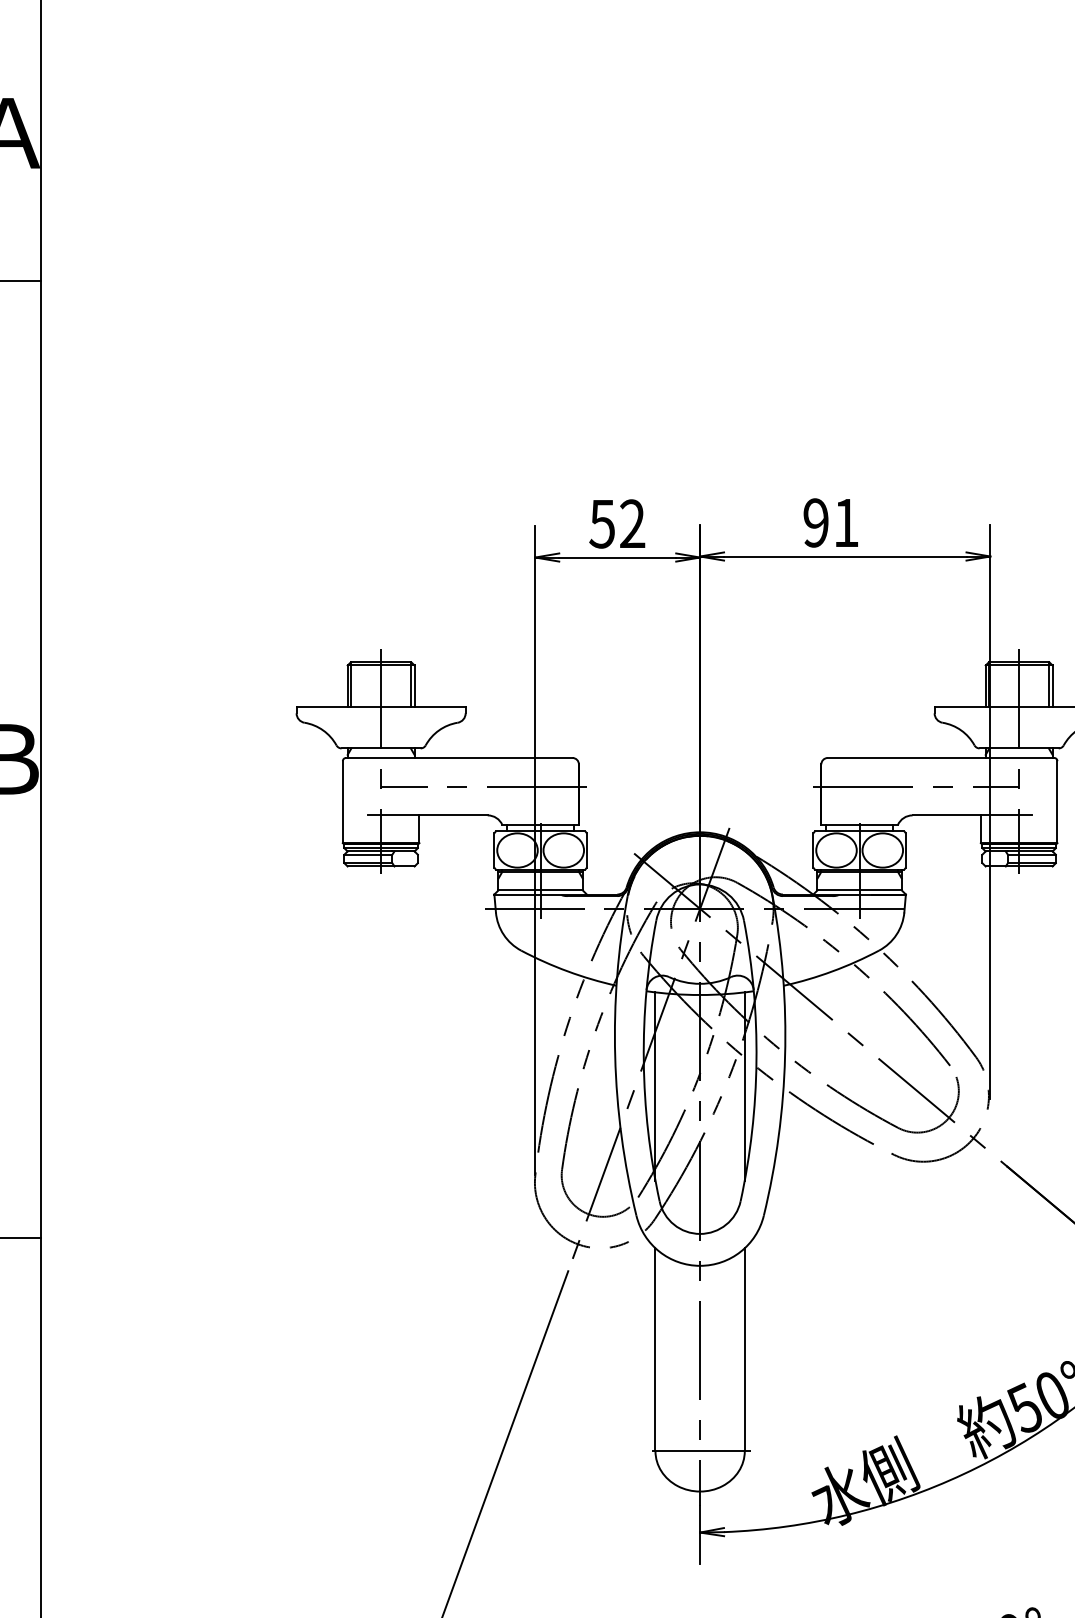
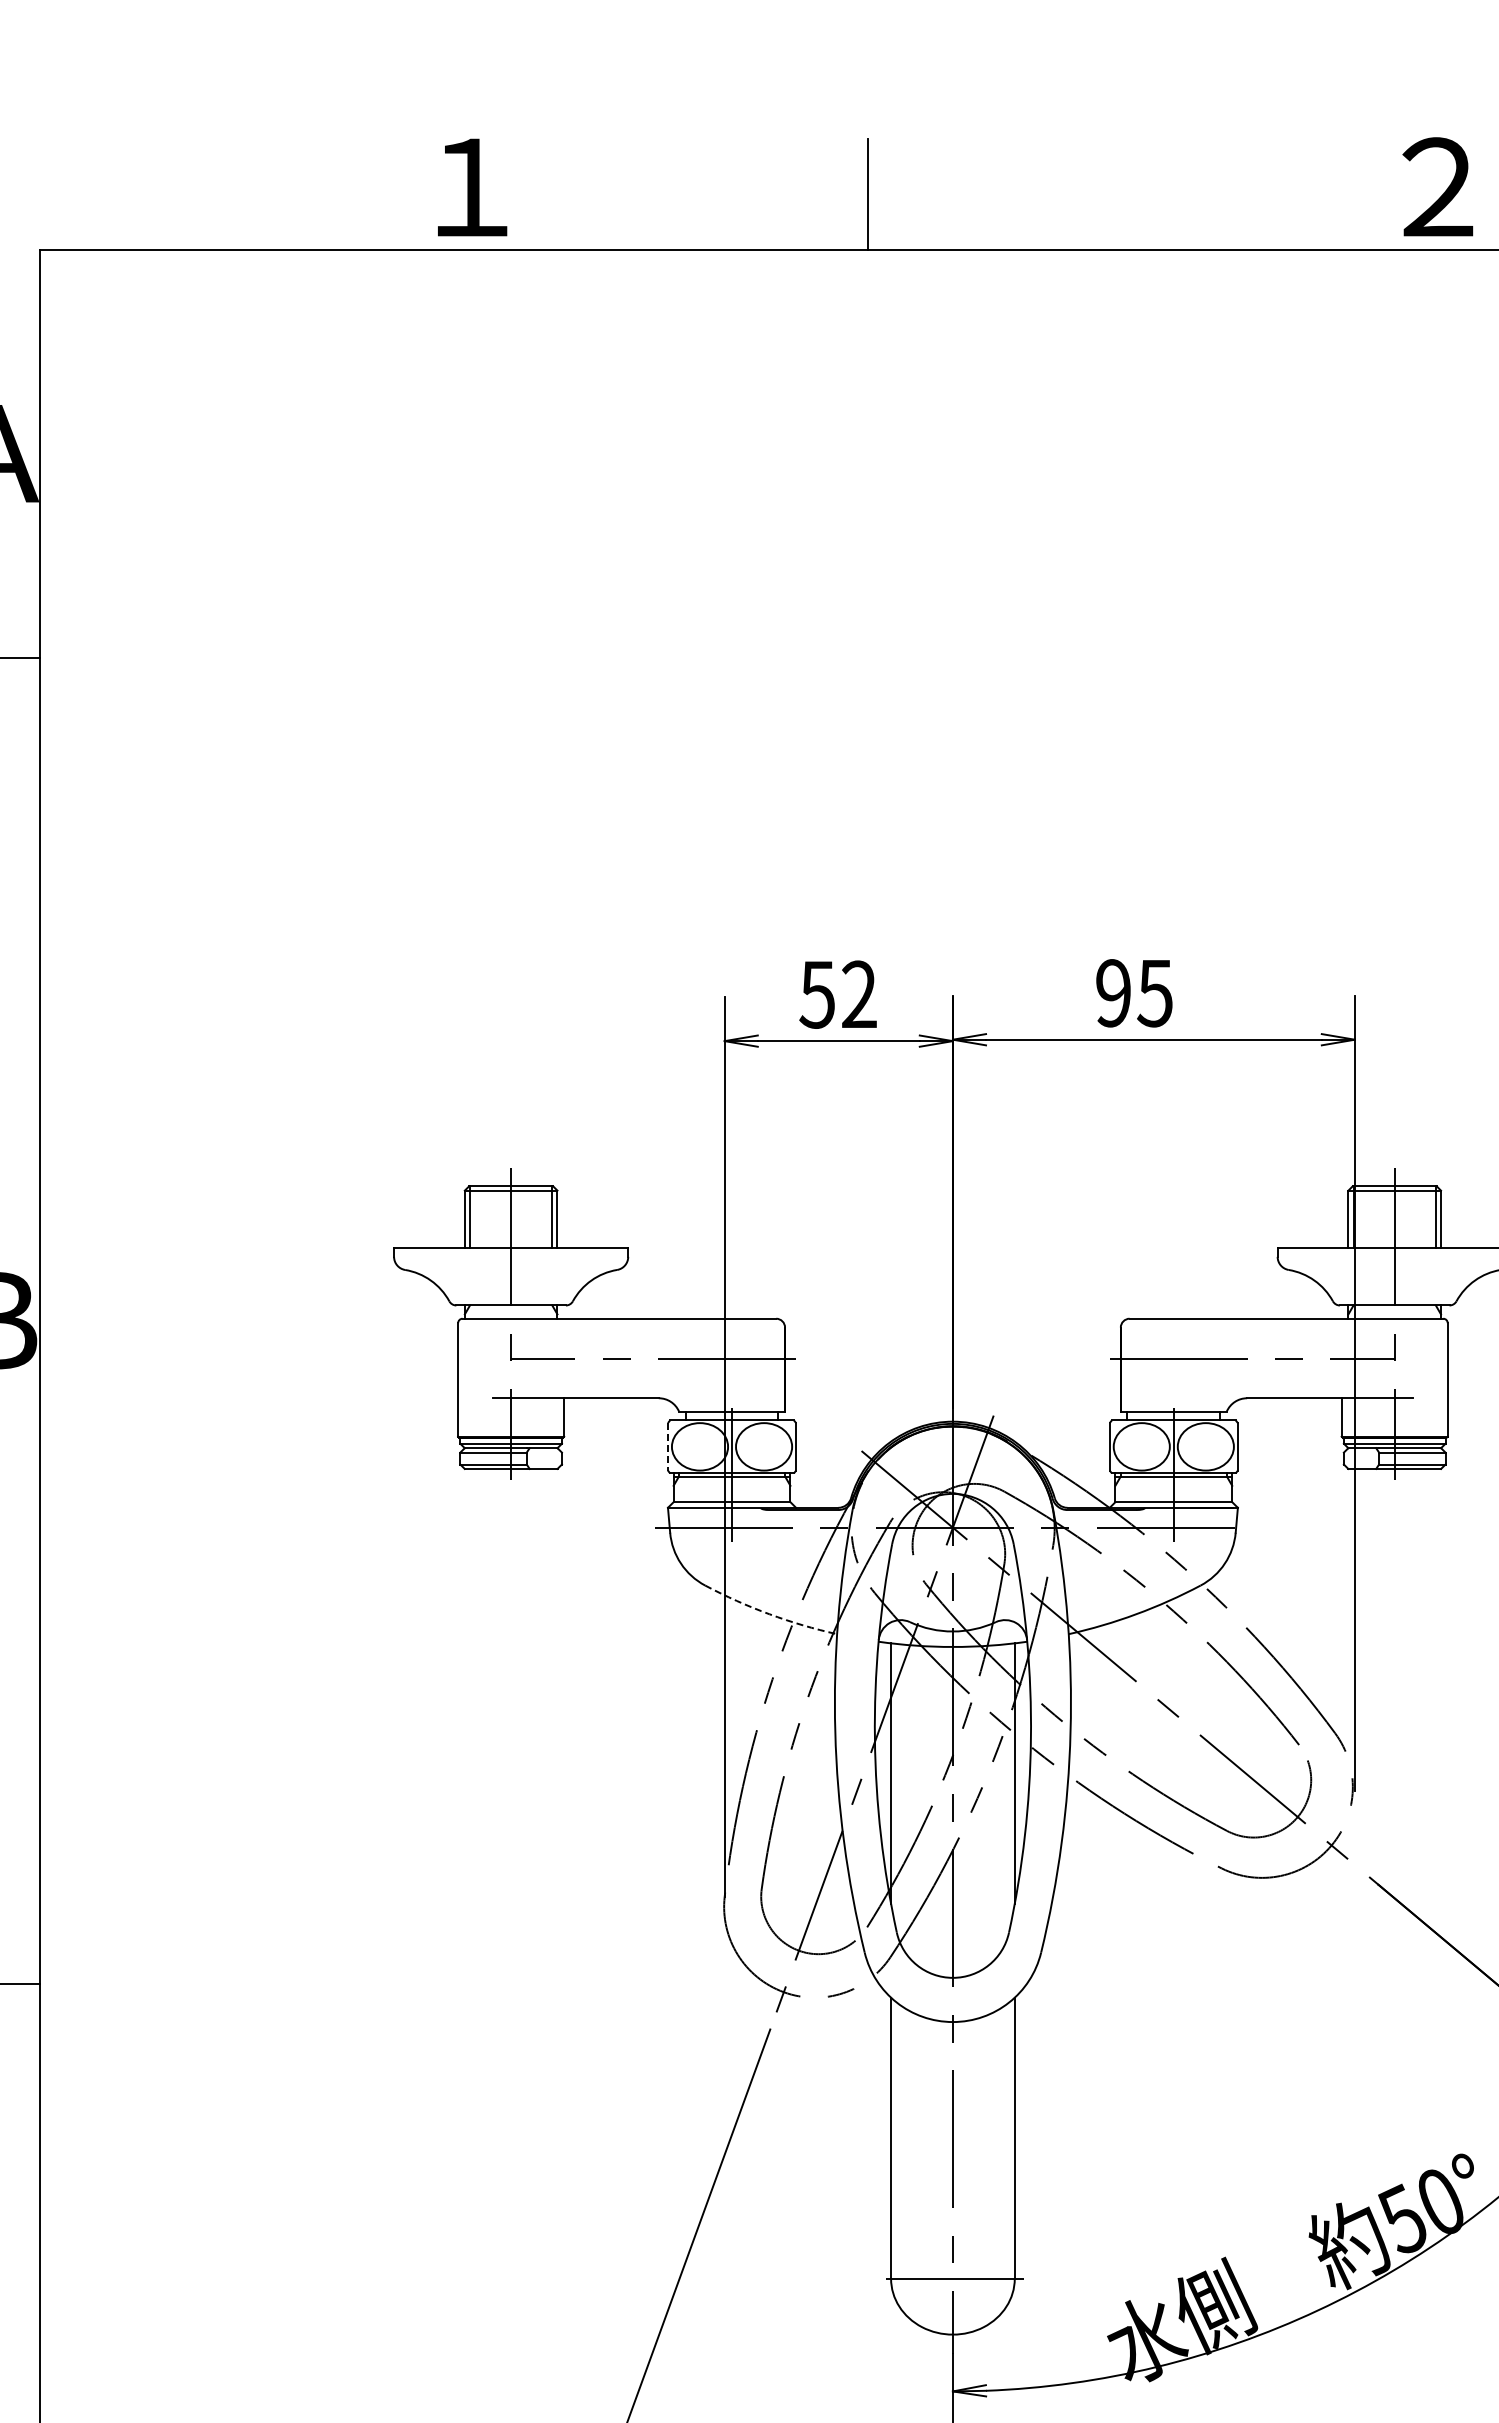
text: (845, 523) -> (1154, 993), 91 -> 95
line: (494, 850) -> (667, 1446), solid -> dashed
arc: (567, 971) -> (769, 1614), solid -> dashed

